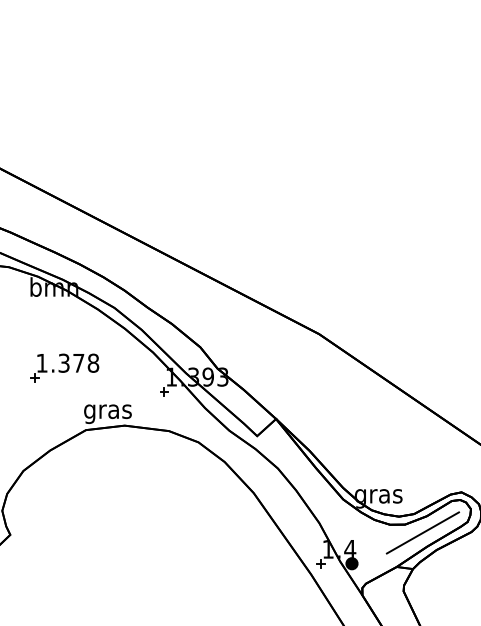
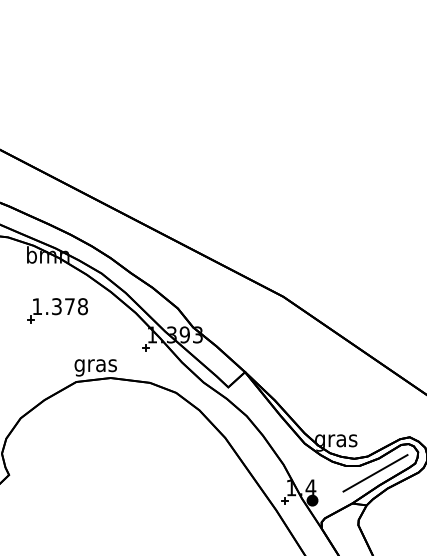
part: (64, 367) -> (57, 310), moved

